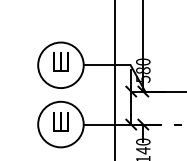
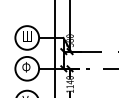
text: (59, 122) -> (26, 67), Ш -> Ф

